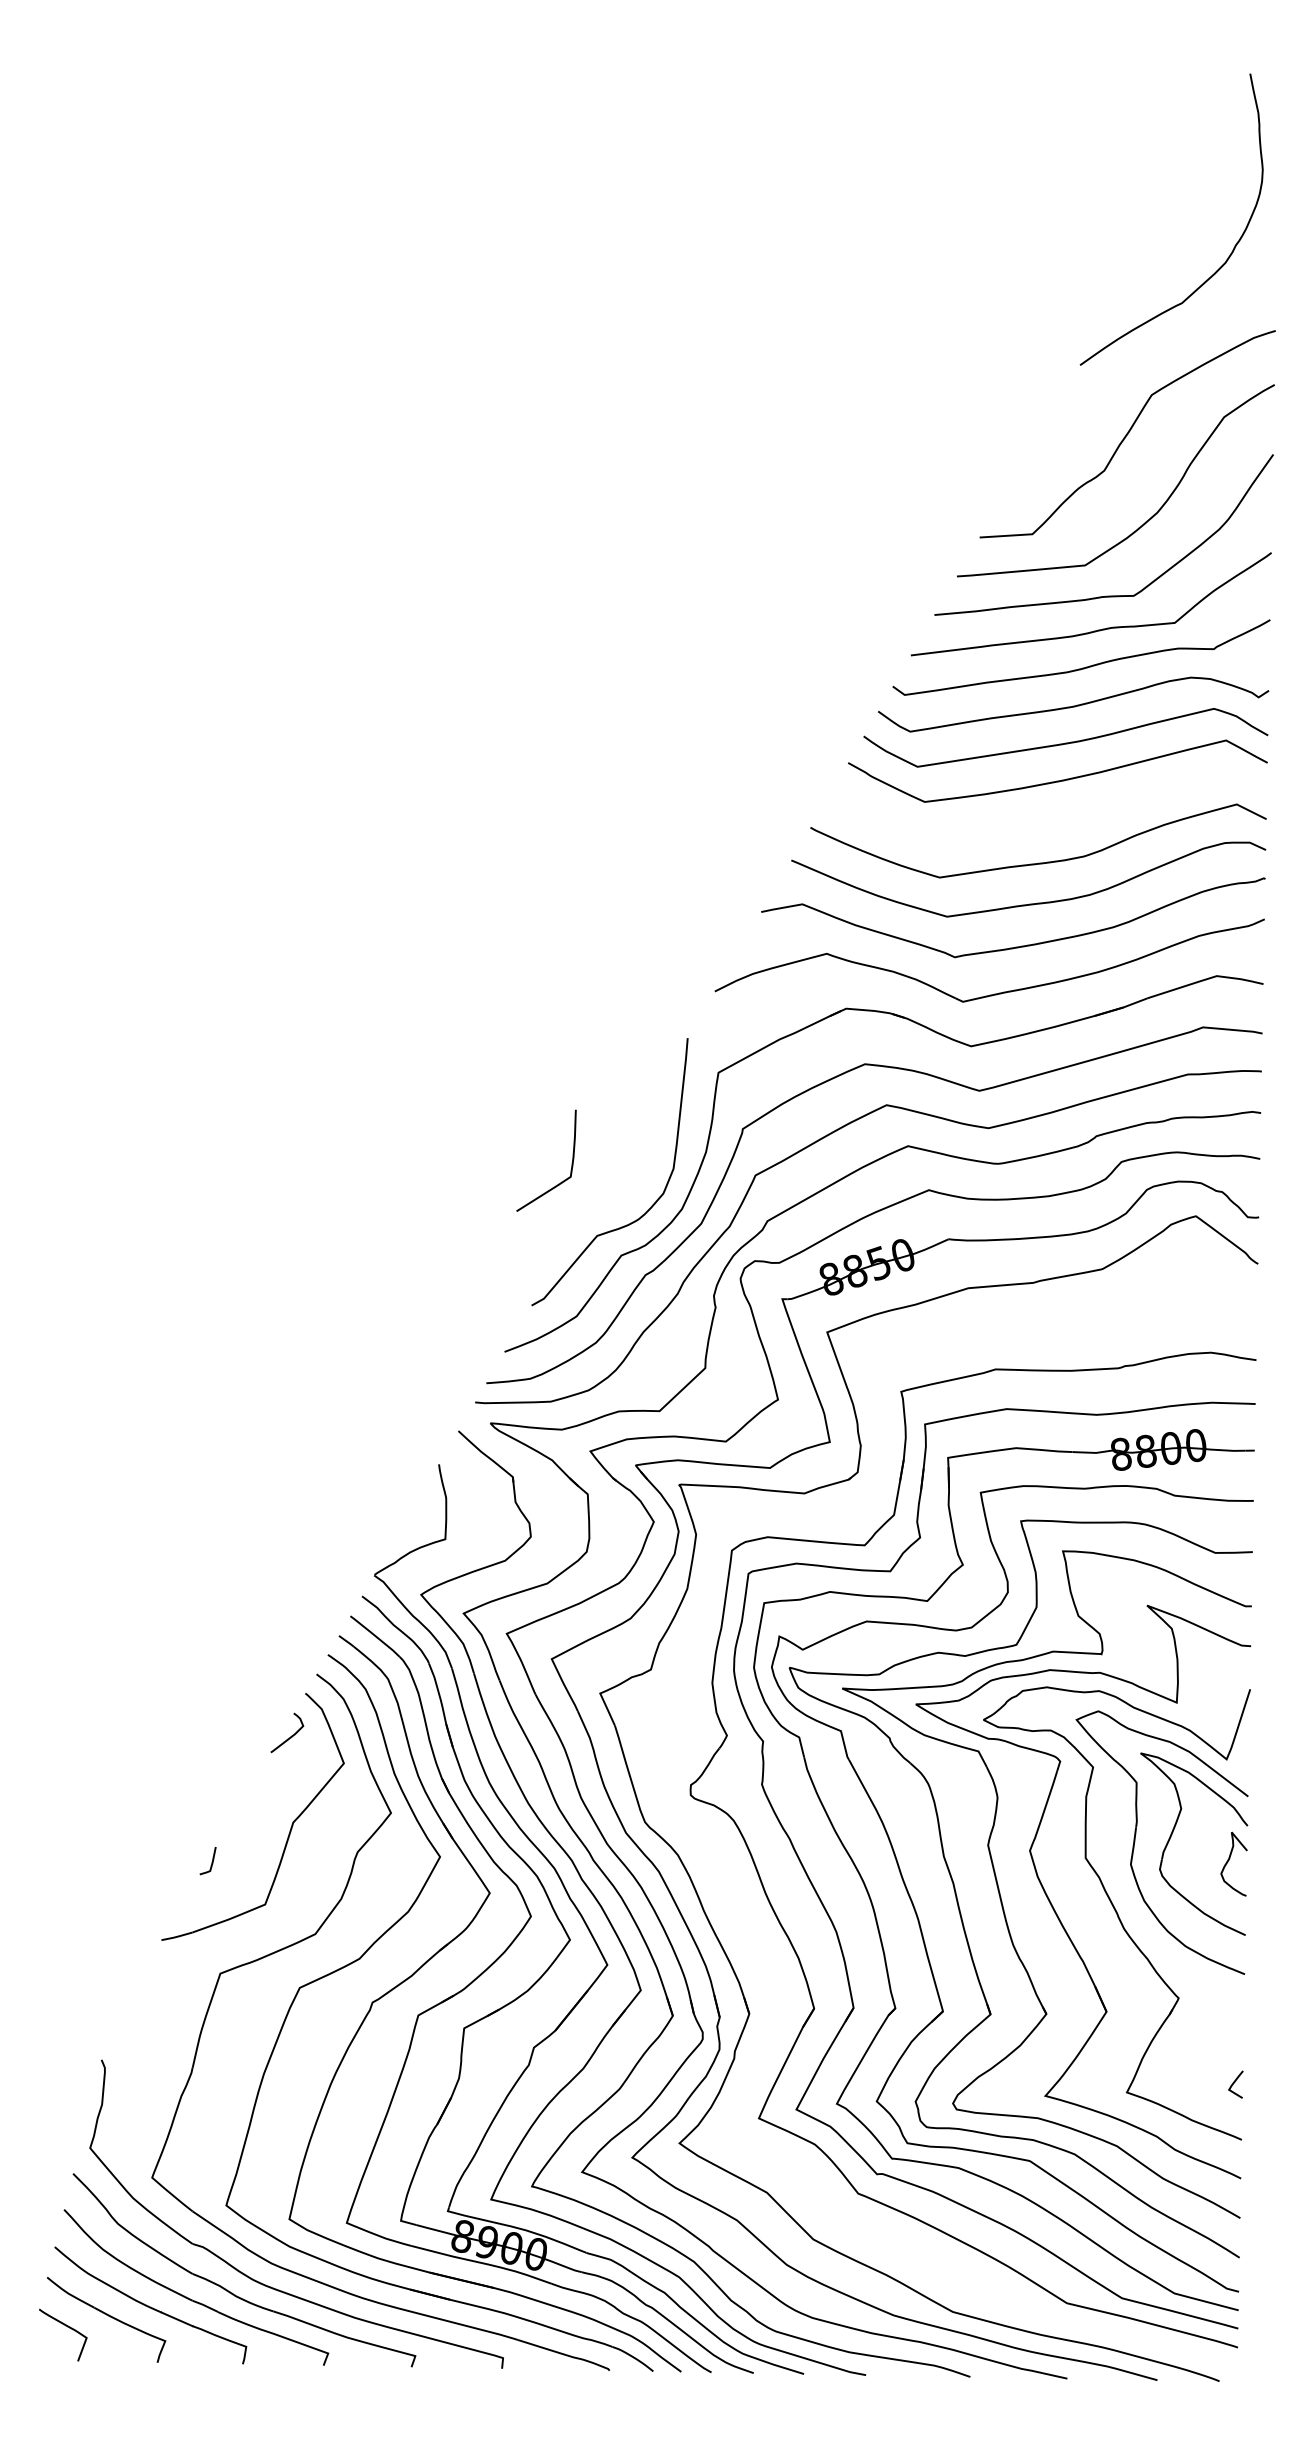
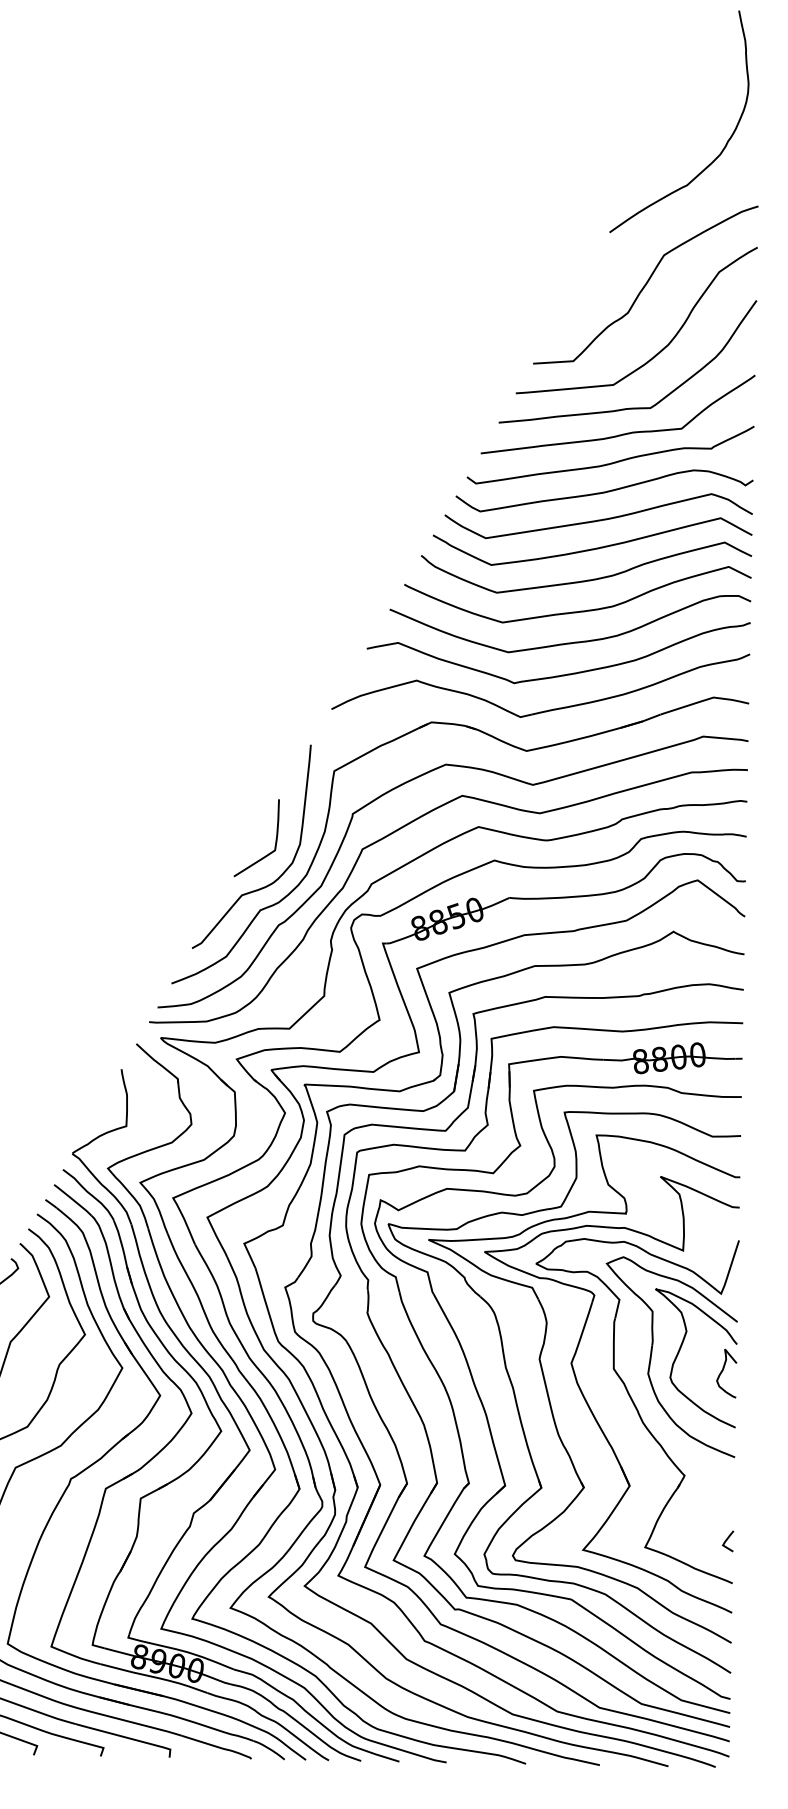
curve: (1050, 821) -> (587, 579), added
curve: (571, 1163) -> (275, 840), moved
part: (735, 1912) -> (347, 1410), added

